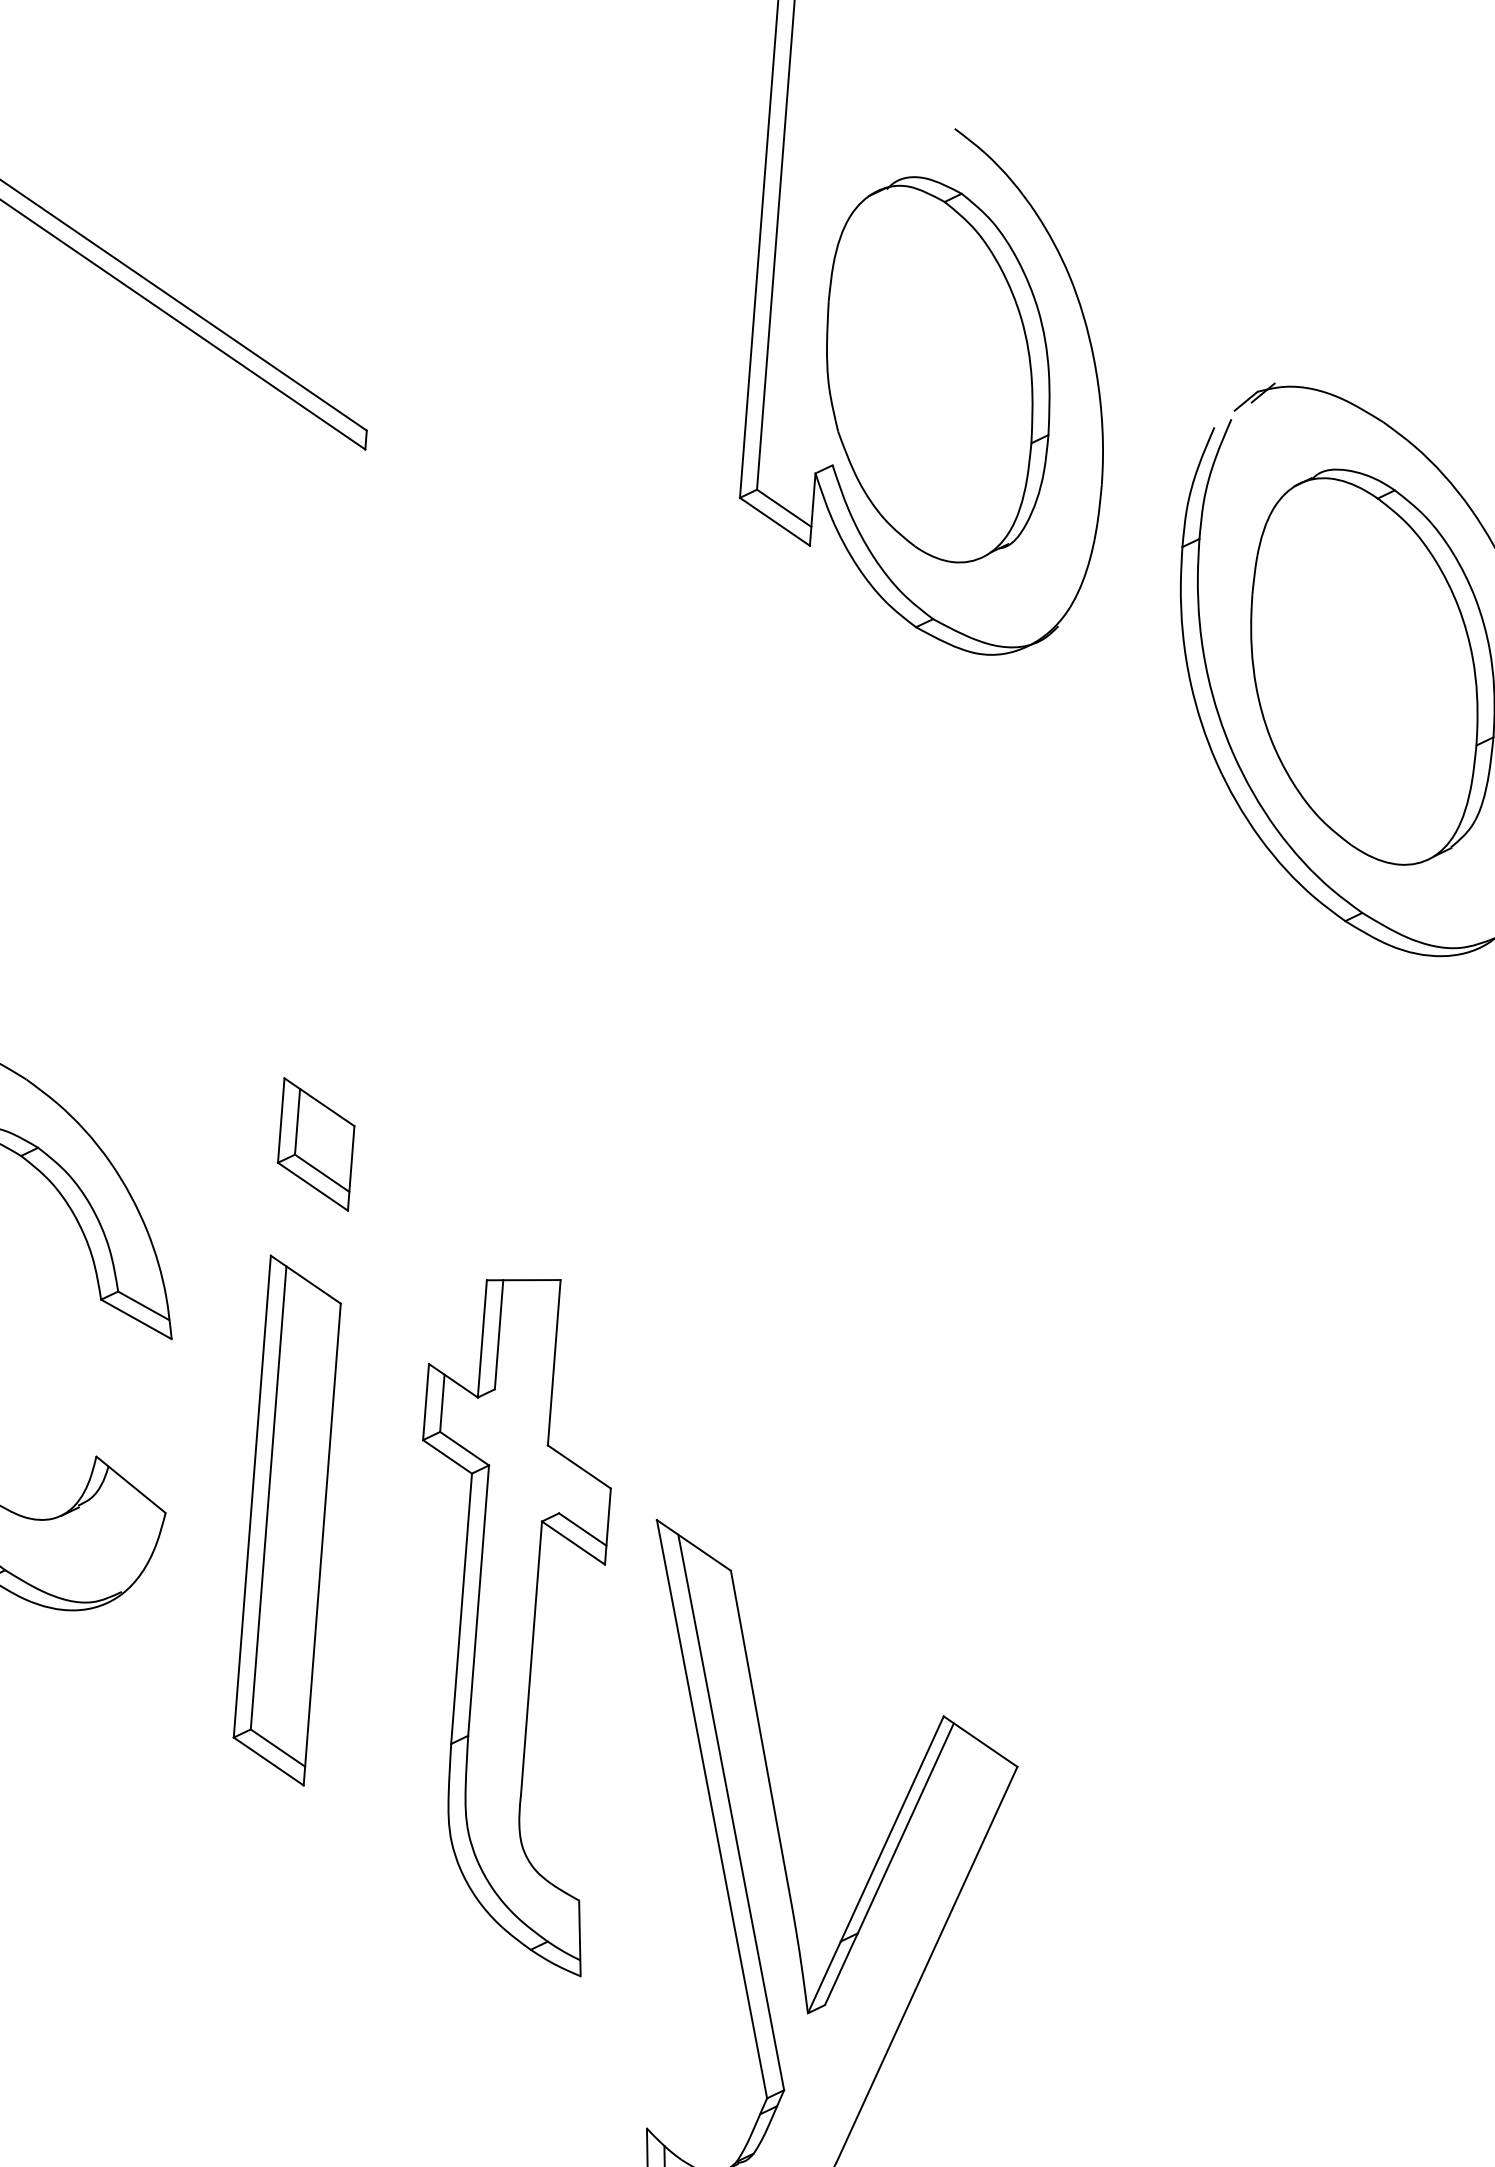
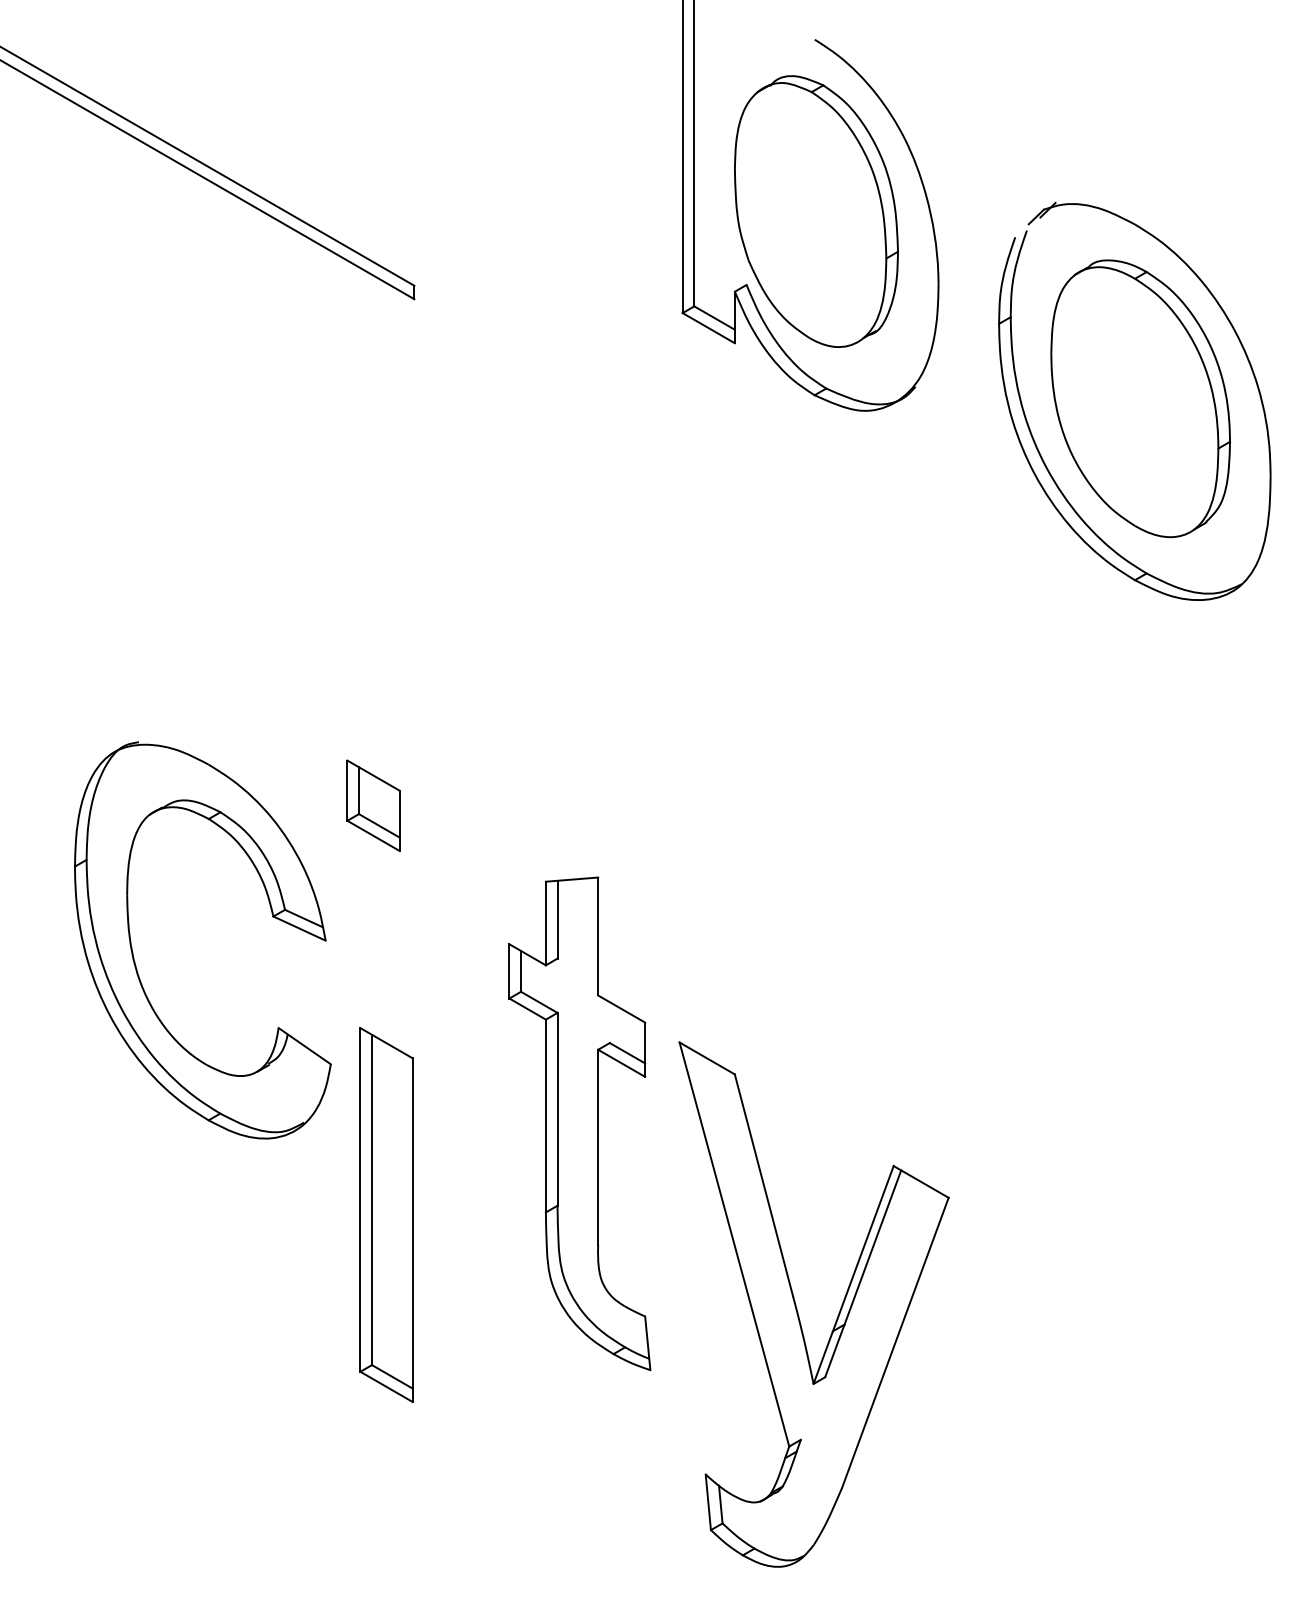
part: (316, 1144) -> (373, 805), moved
part: (287, 1519) -> (386, 1214), moved
line: (730, 1812) -> (747, 1245), removed

